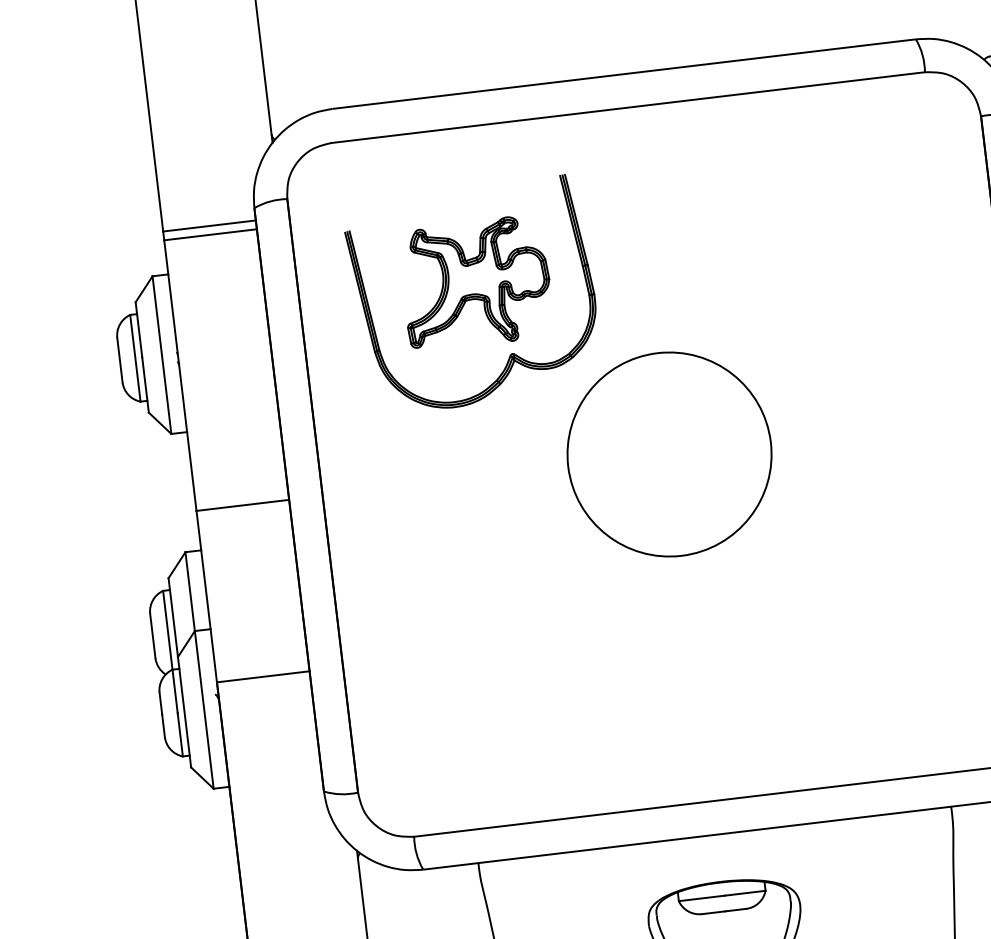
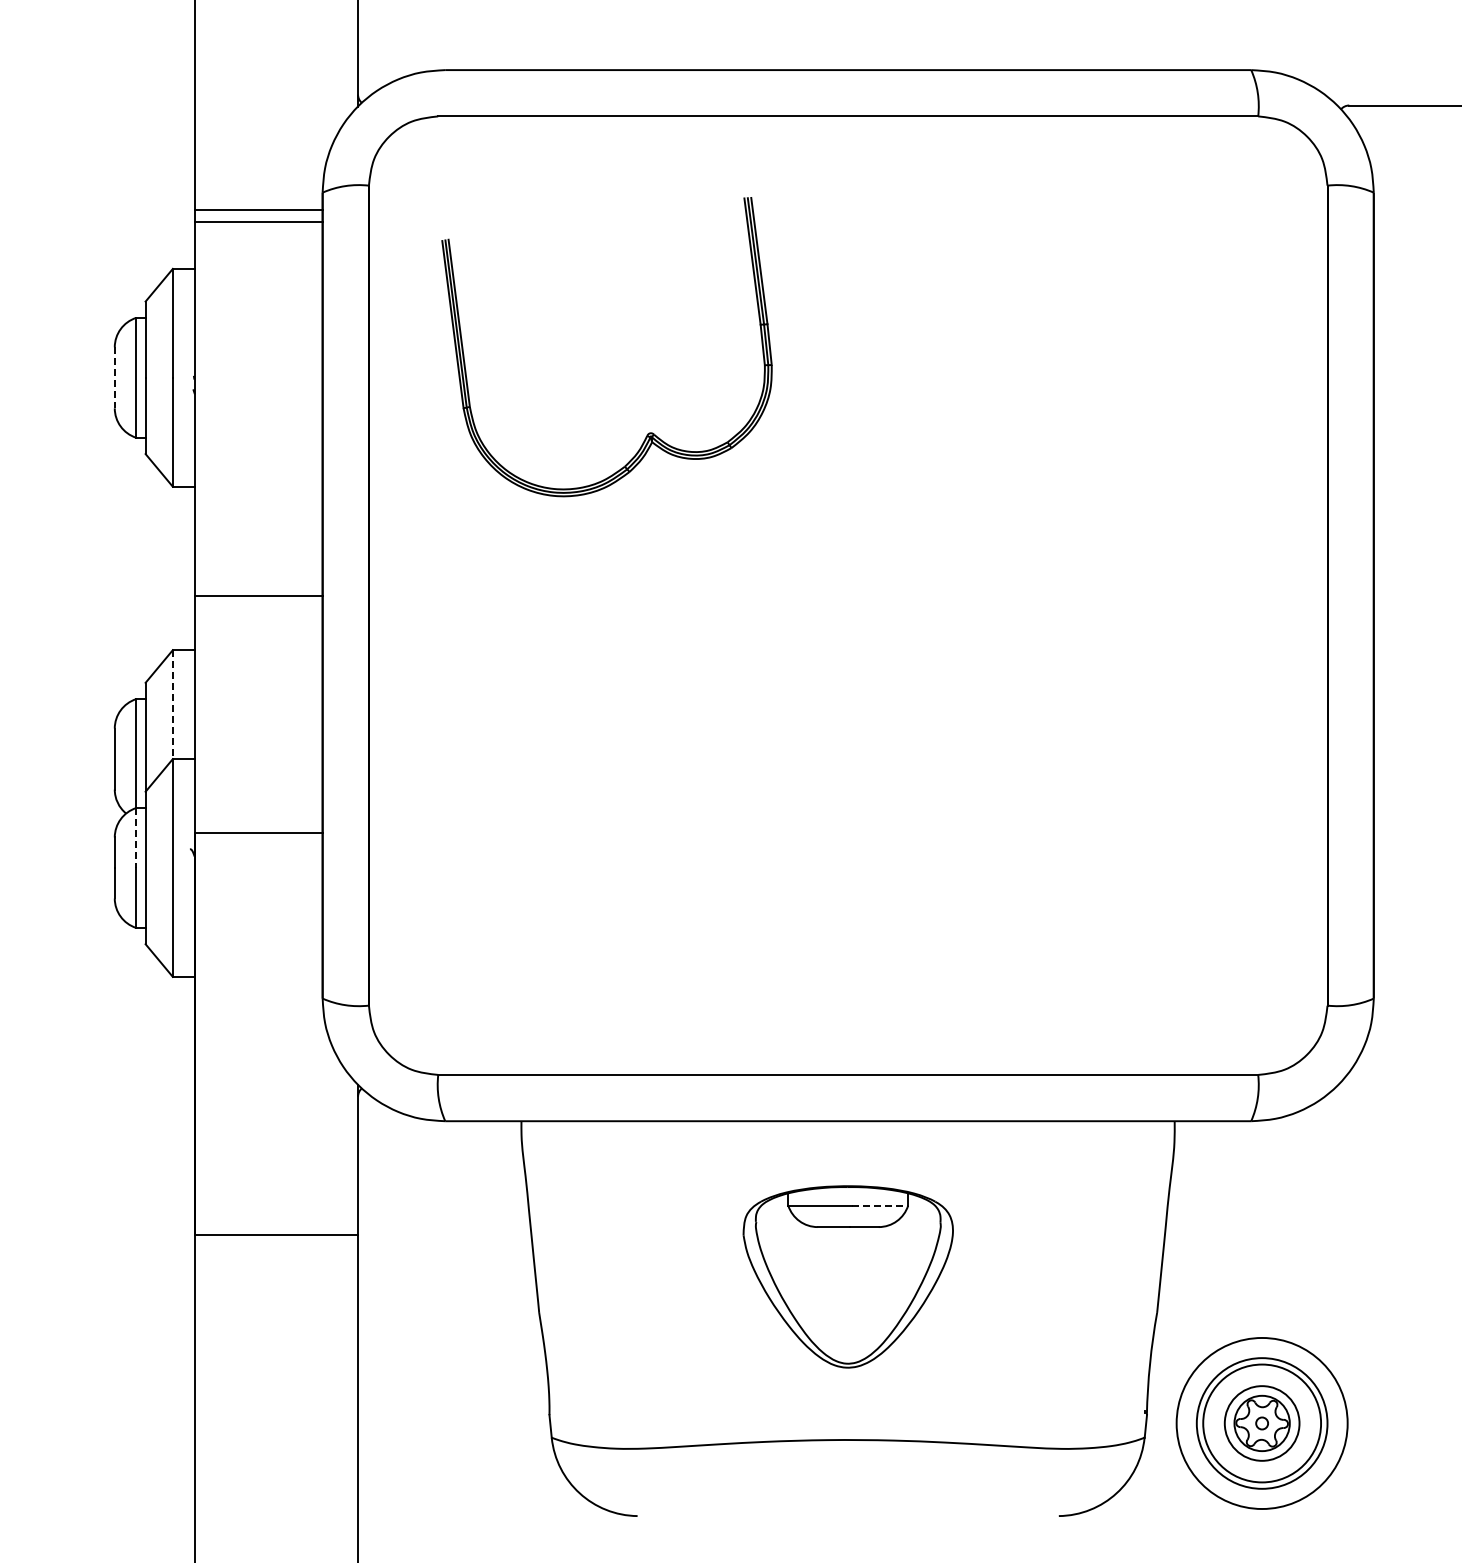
part: (476, 282) -> (612, 330), removed
line: (119, 360) -> (114, 378), solid -> dashed
circle: (669, 454) -> (848, 595), removed
line: (189, 592) -> (172, 705), solid -> dashed
line: (175, 691) -> (136, 838), solid -> dashed
line: (745, 893) -> (880, 1205), solid -> dashed

